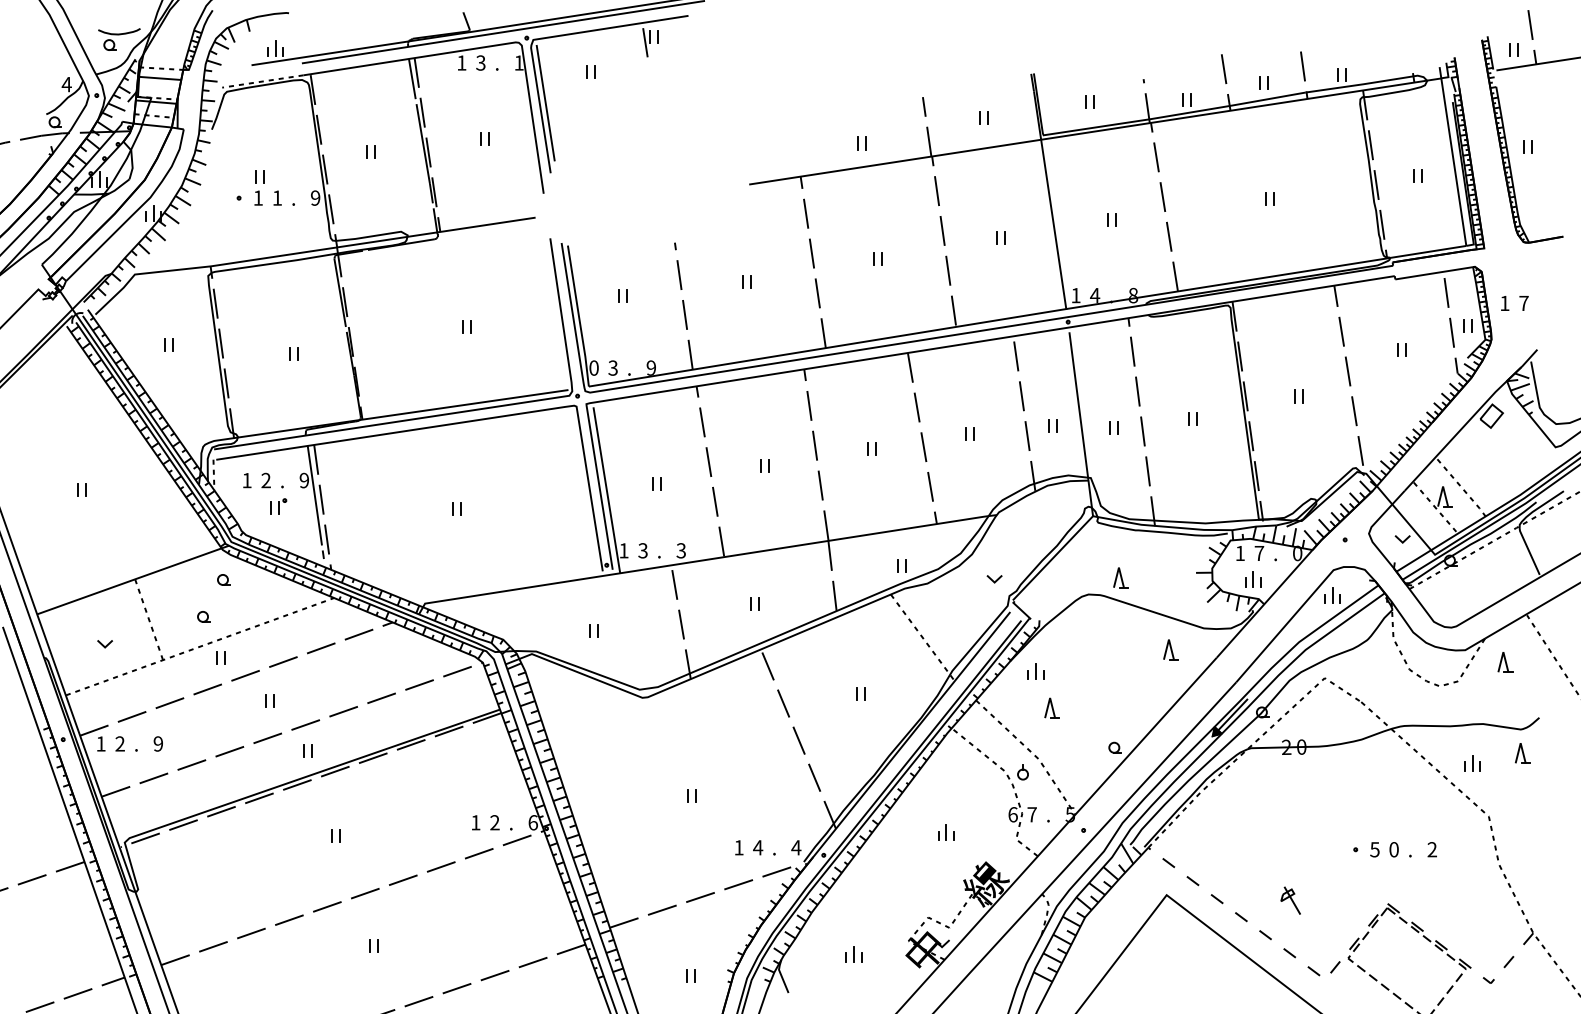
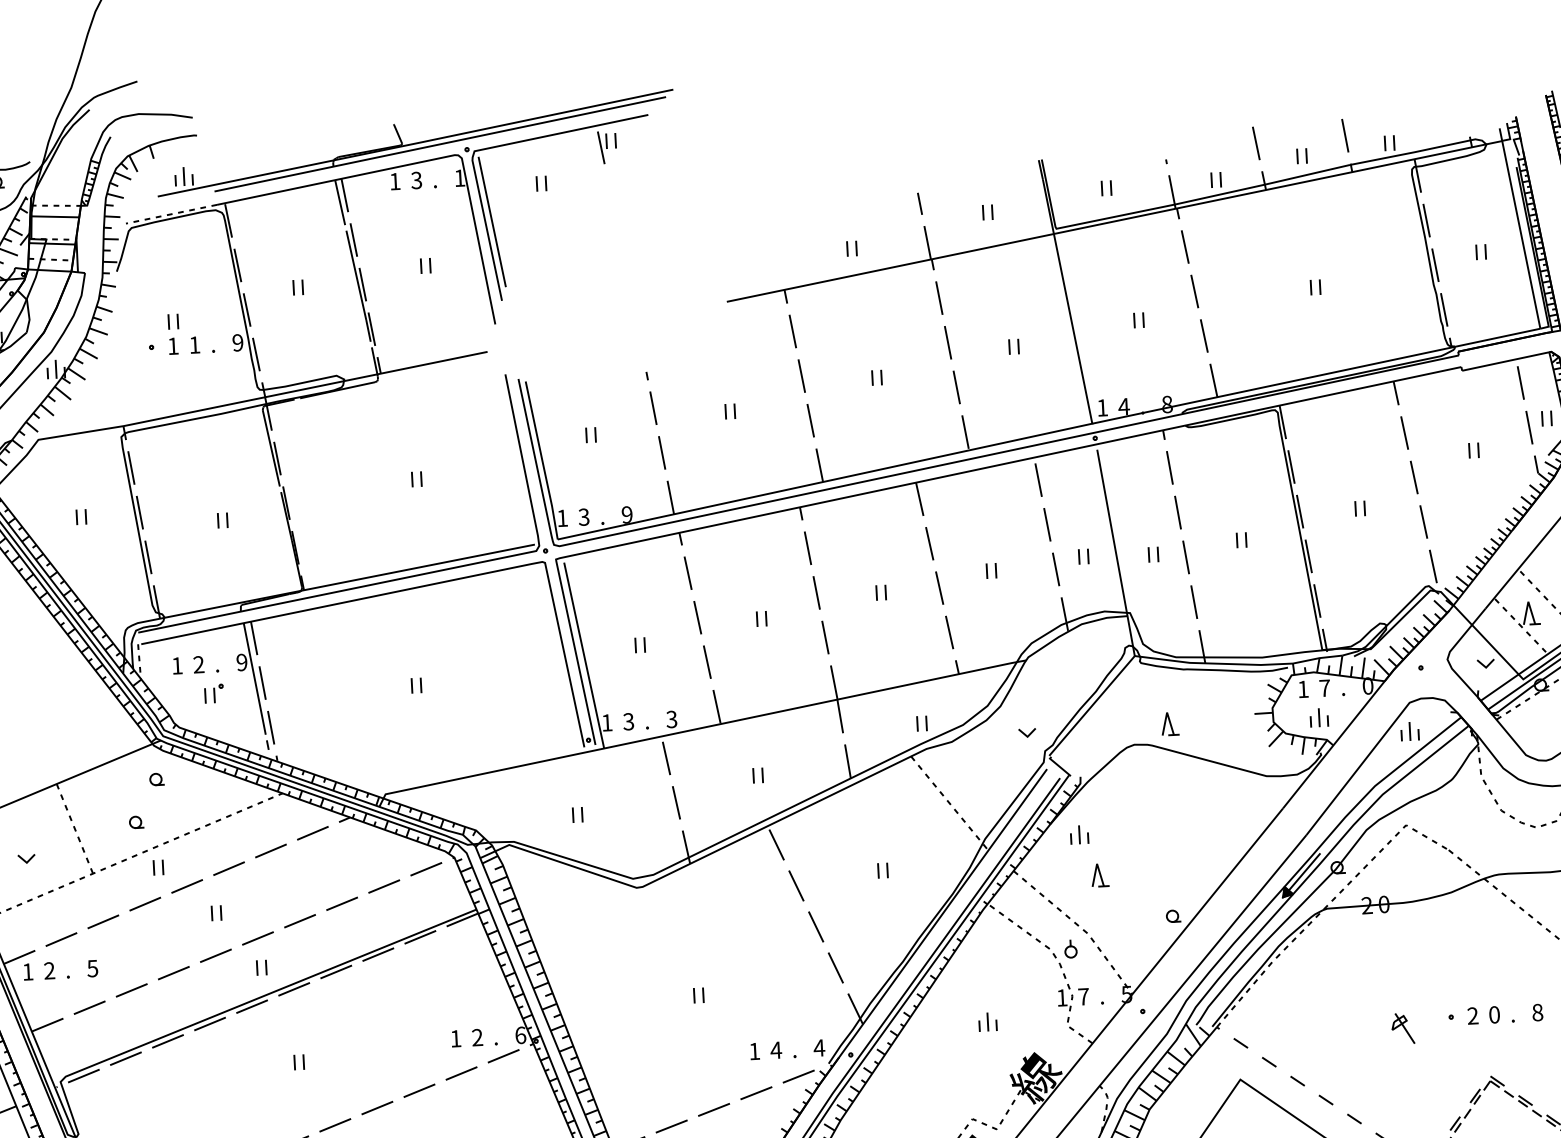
text: (593, 367) -> (561, 517), 0 -> 1
part: (1170, 649) -> (1230, 802), removed
text: (157, 743) -> (91, 968), 9 -> 5
text: (1012, 814) -> (1061, 997), 6 -> 1
text: (1374, 849) -> (1472, 1015), 5 -> 2
text: (1432, 849) -> (1537, 1012), 2 -> 8
part: (1290, 900) -> (1402, 1028), moved

